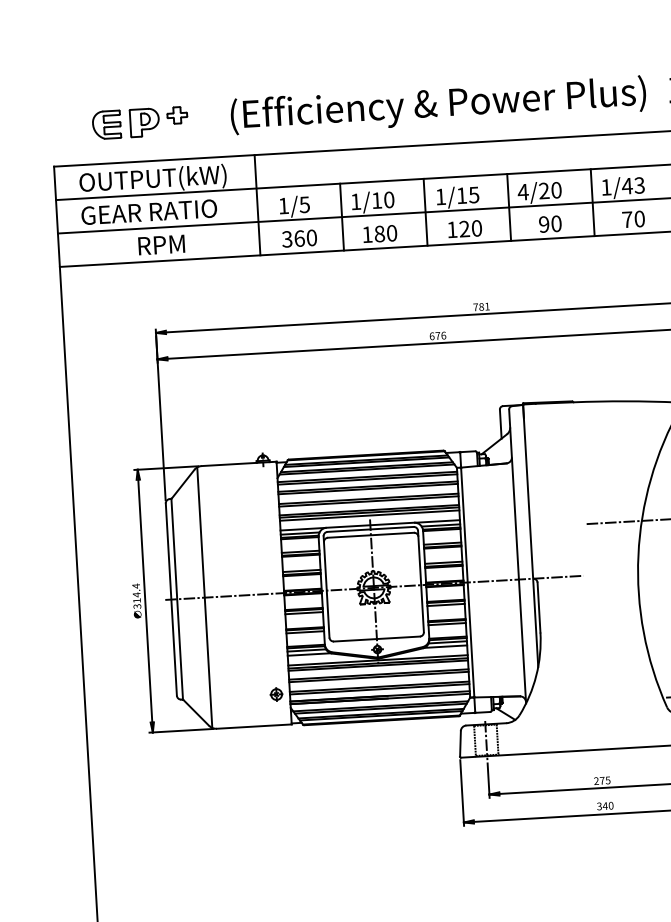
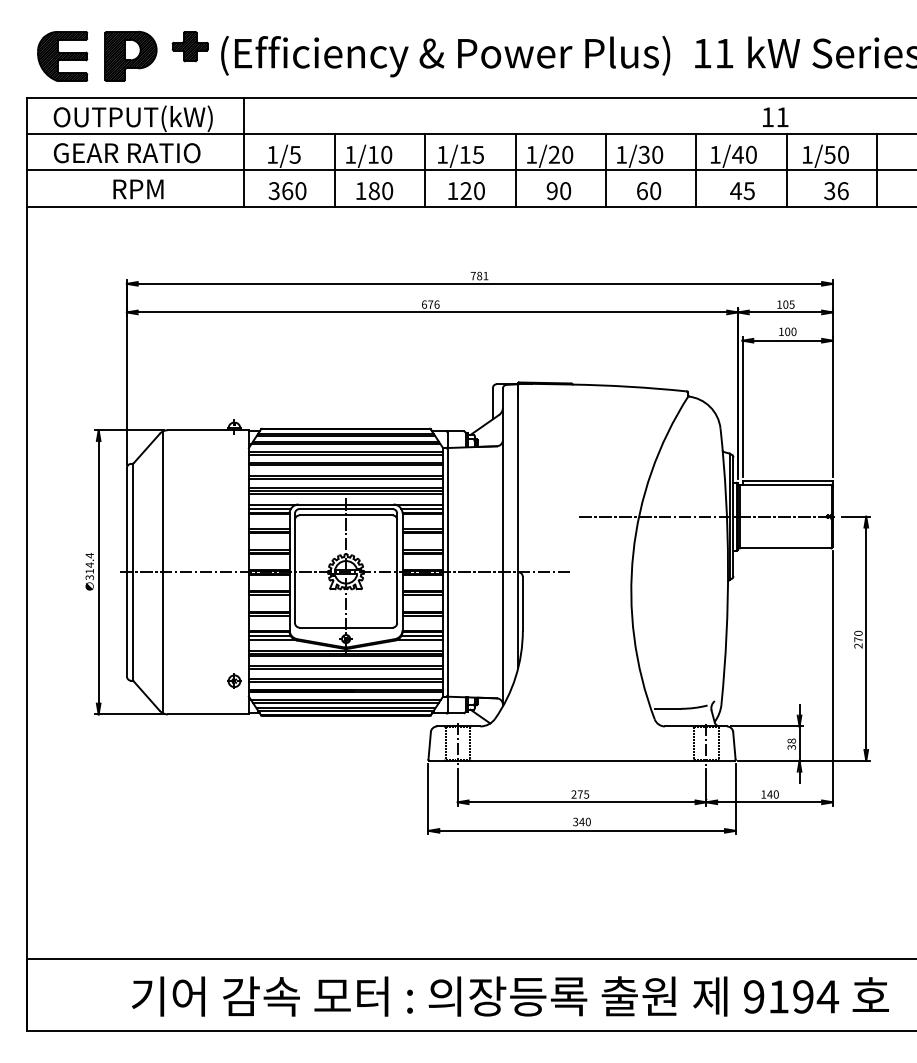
part: (139, 123) -> (122, 56), size x1.67
text: (633, 185) -> (650, 154), 1/43 -> 1/30
text: (523, 191) -> (531, 154), 4/20 -> 1/20
text: (627, 220) -> (642, 191), 70 -> 60

